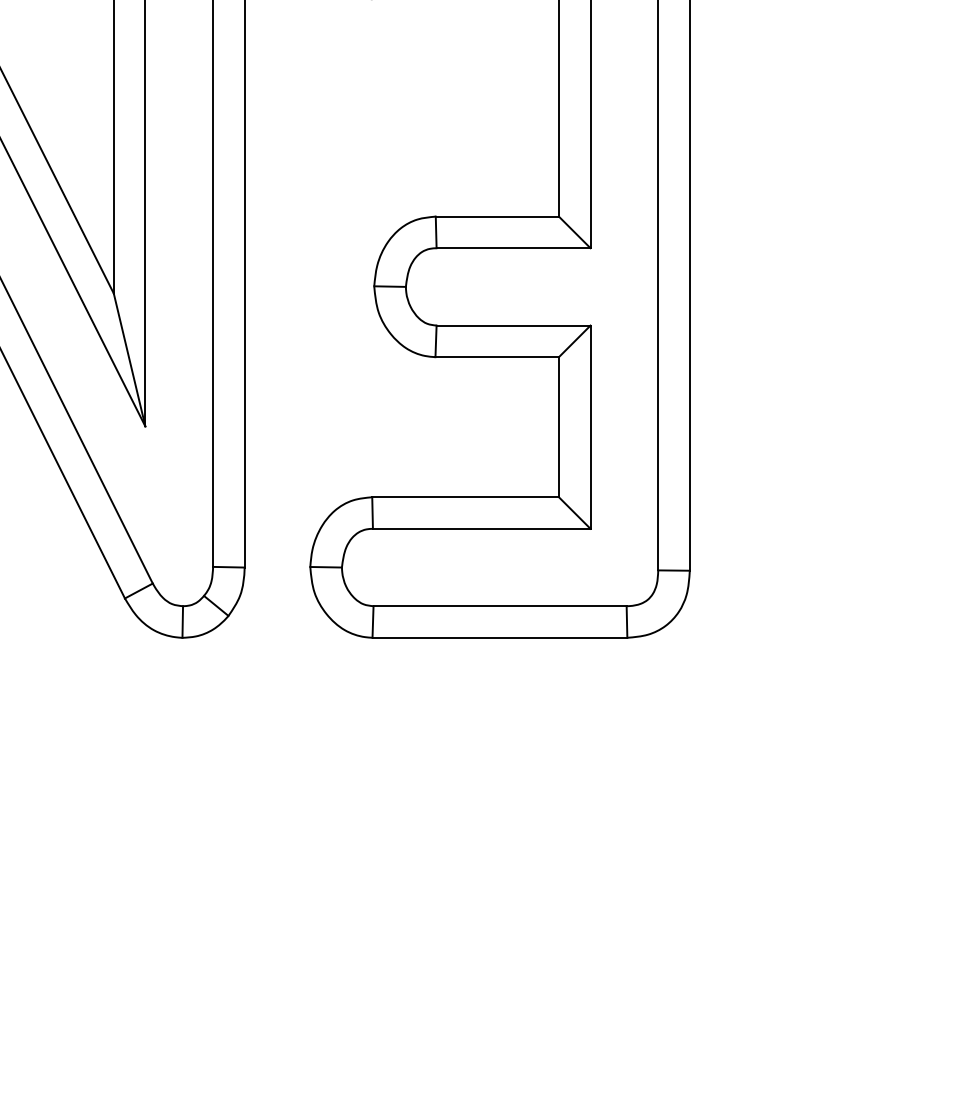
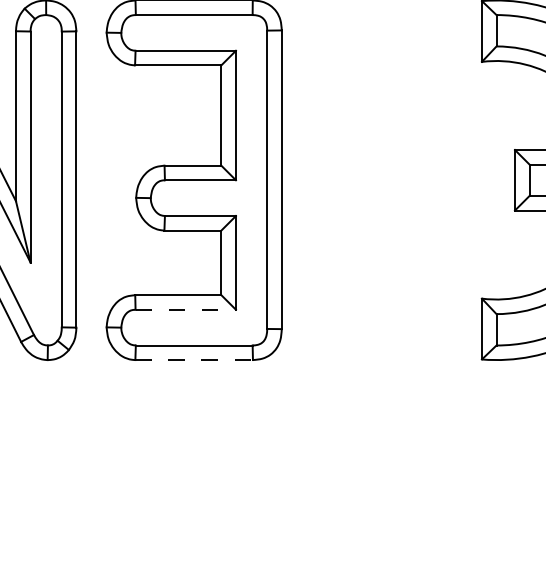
line: (483, 528) -> (186, 309), solid -> dashed
line: (500, 638) -> (194, 360), solid -> dashed

